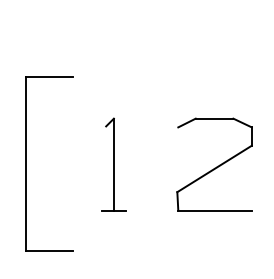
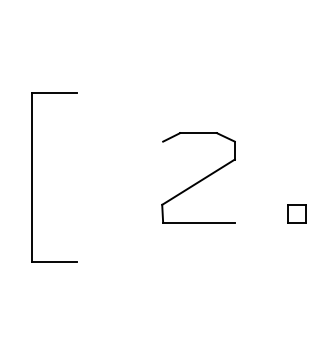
part: (26, 164) -> (32, 177), moved
part: (114, 164) -> (100, 177), removed

